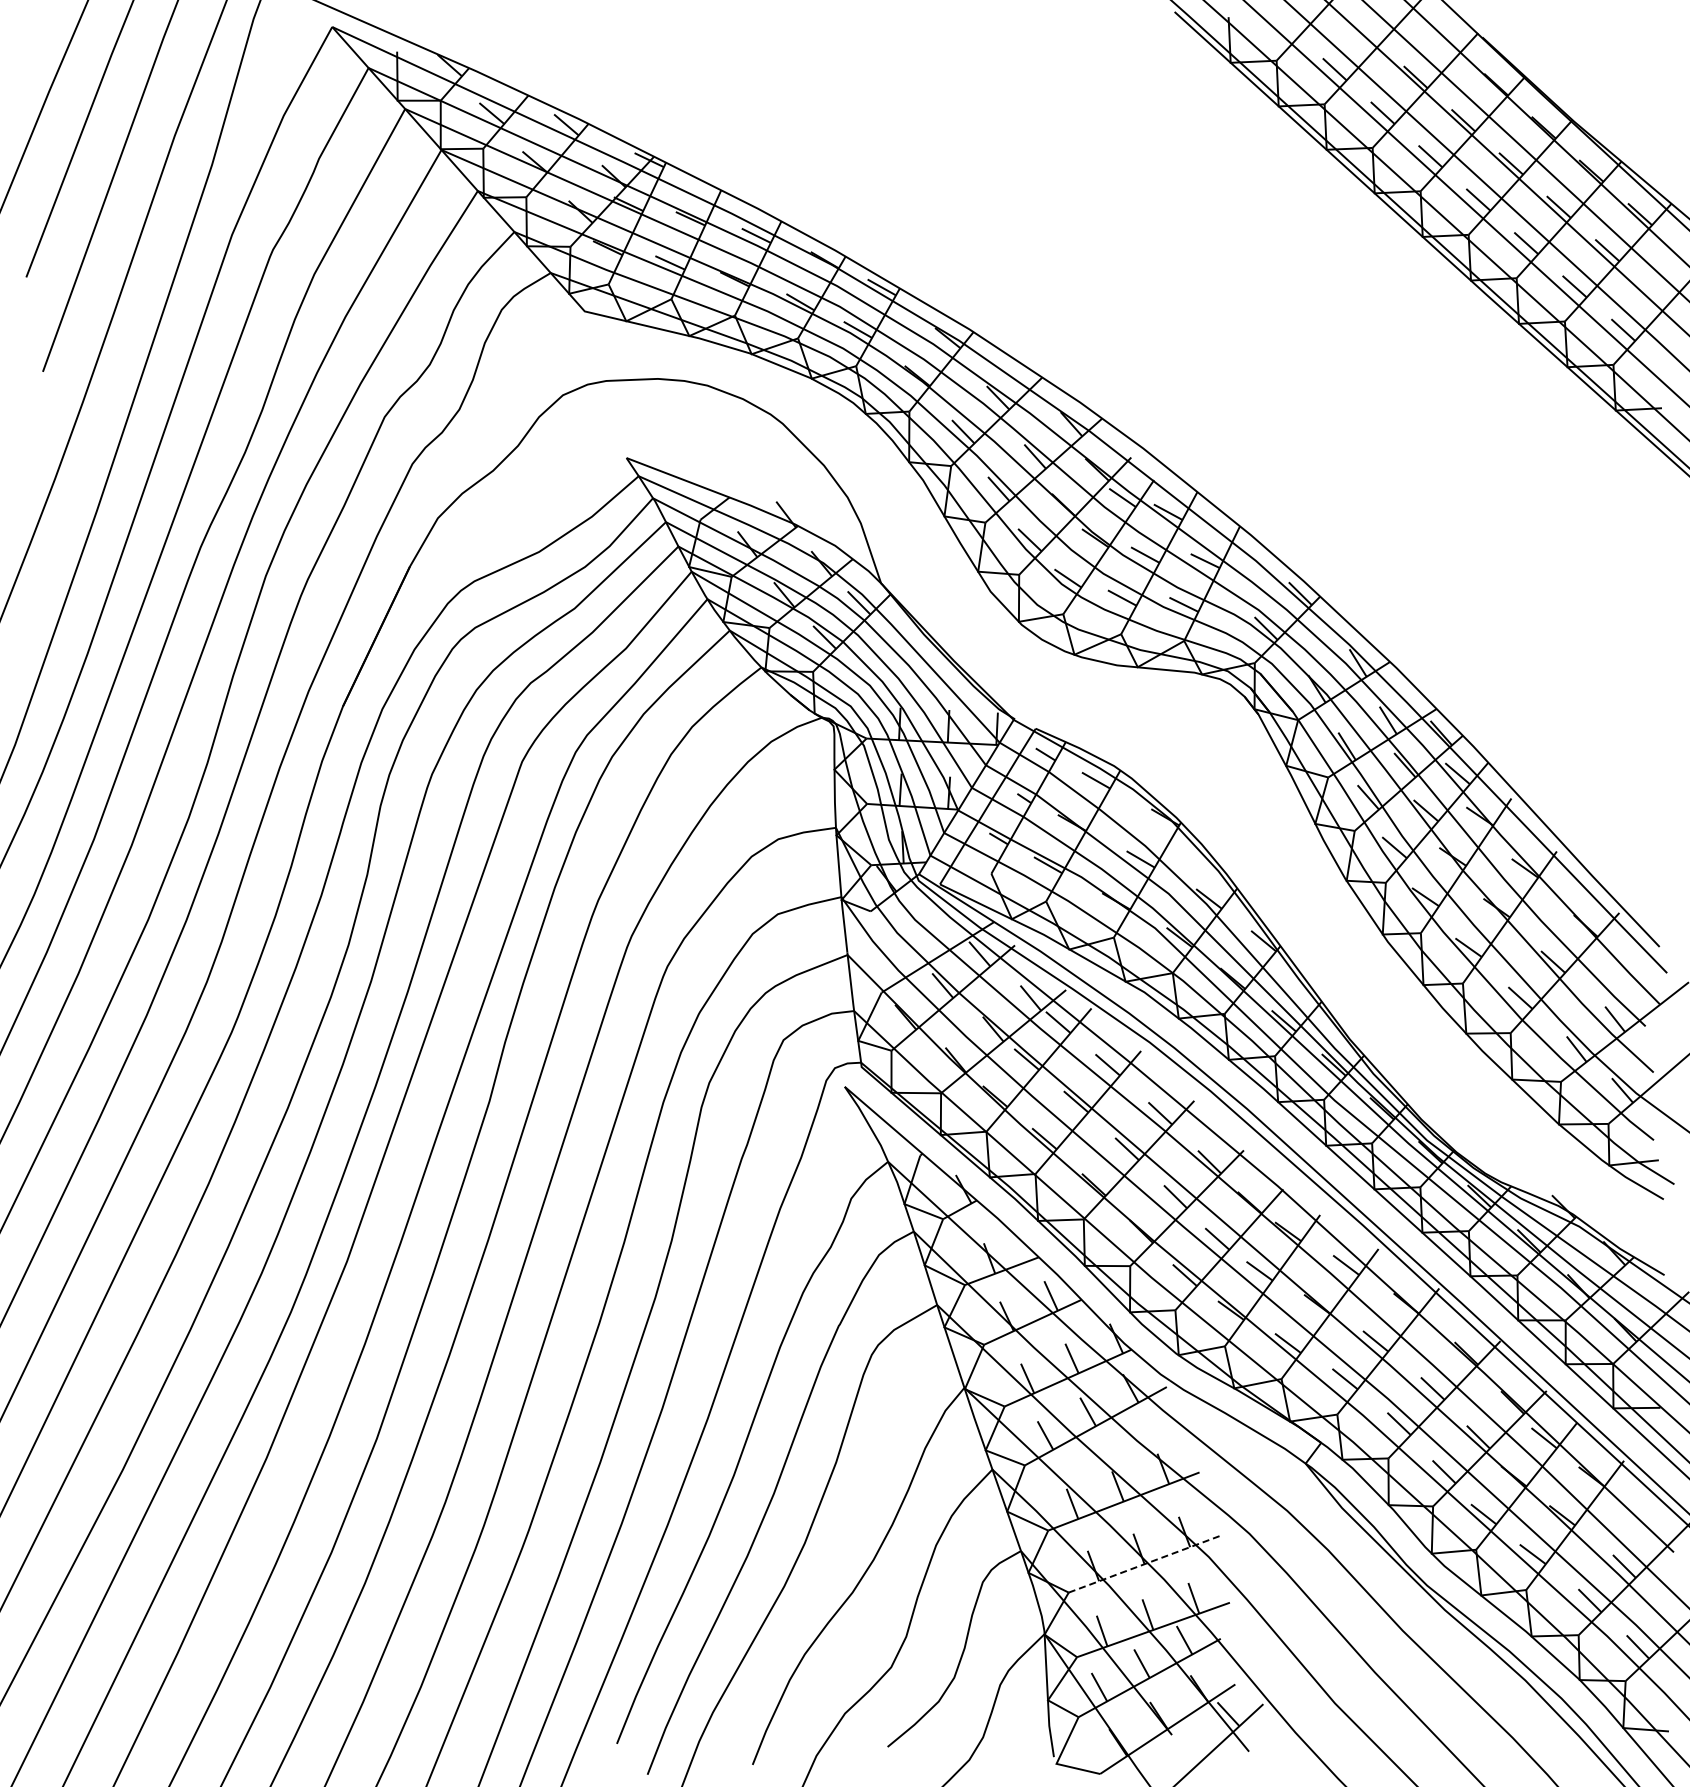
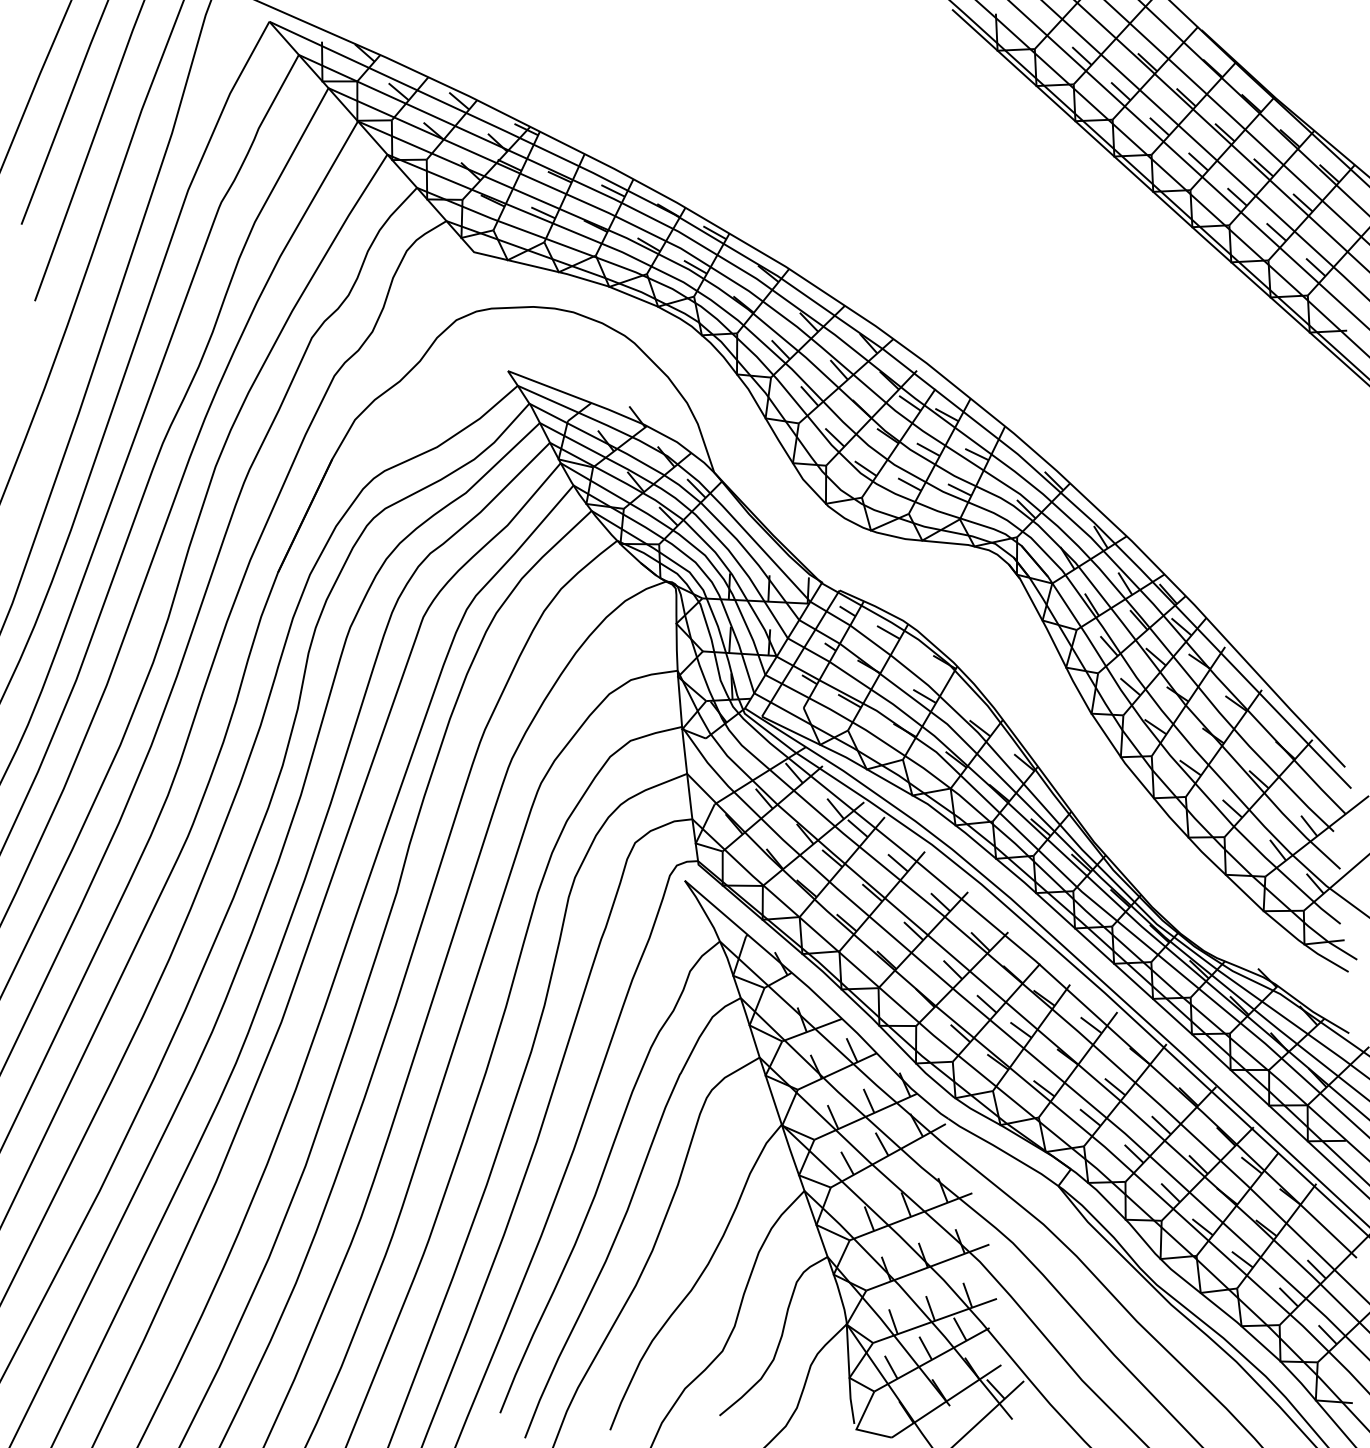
line: (1145, 1564) -> (928, 1267), dashed -> solid

